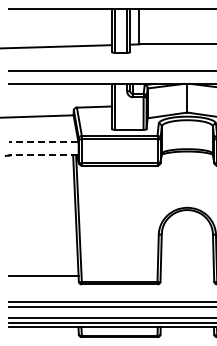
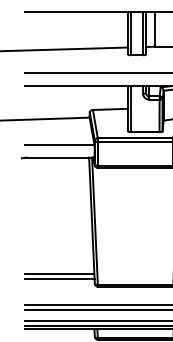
line: (43, 142) -> (59, 144), dashed -> solid
line: (43, 155) -> (59, 157), dashed -> solid
line: (43, 271) -> (59, 273), added

